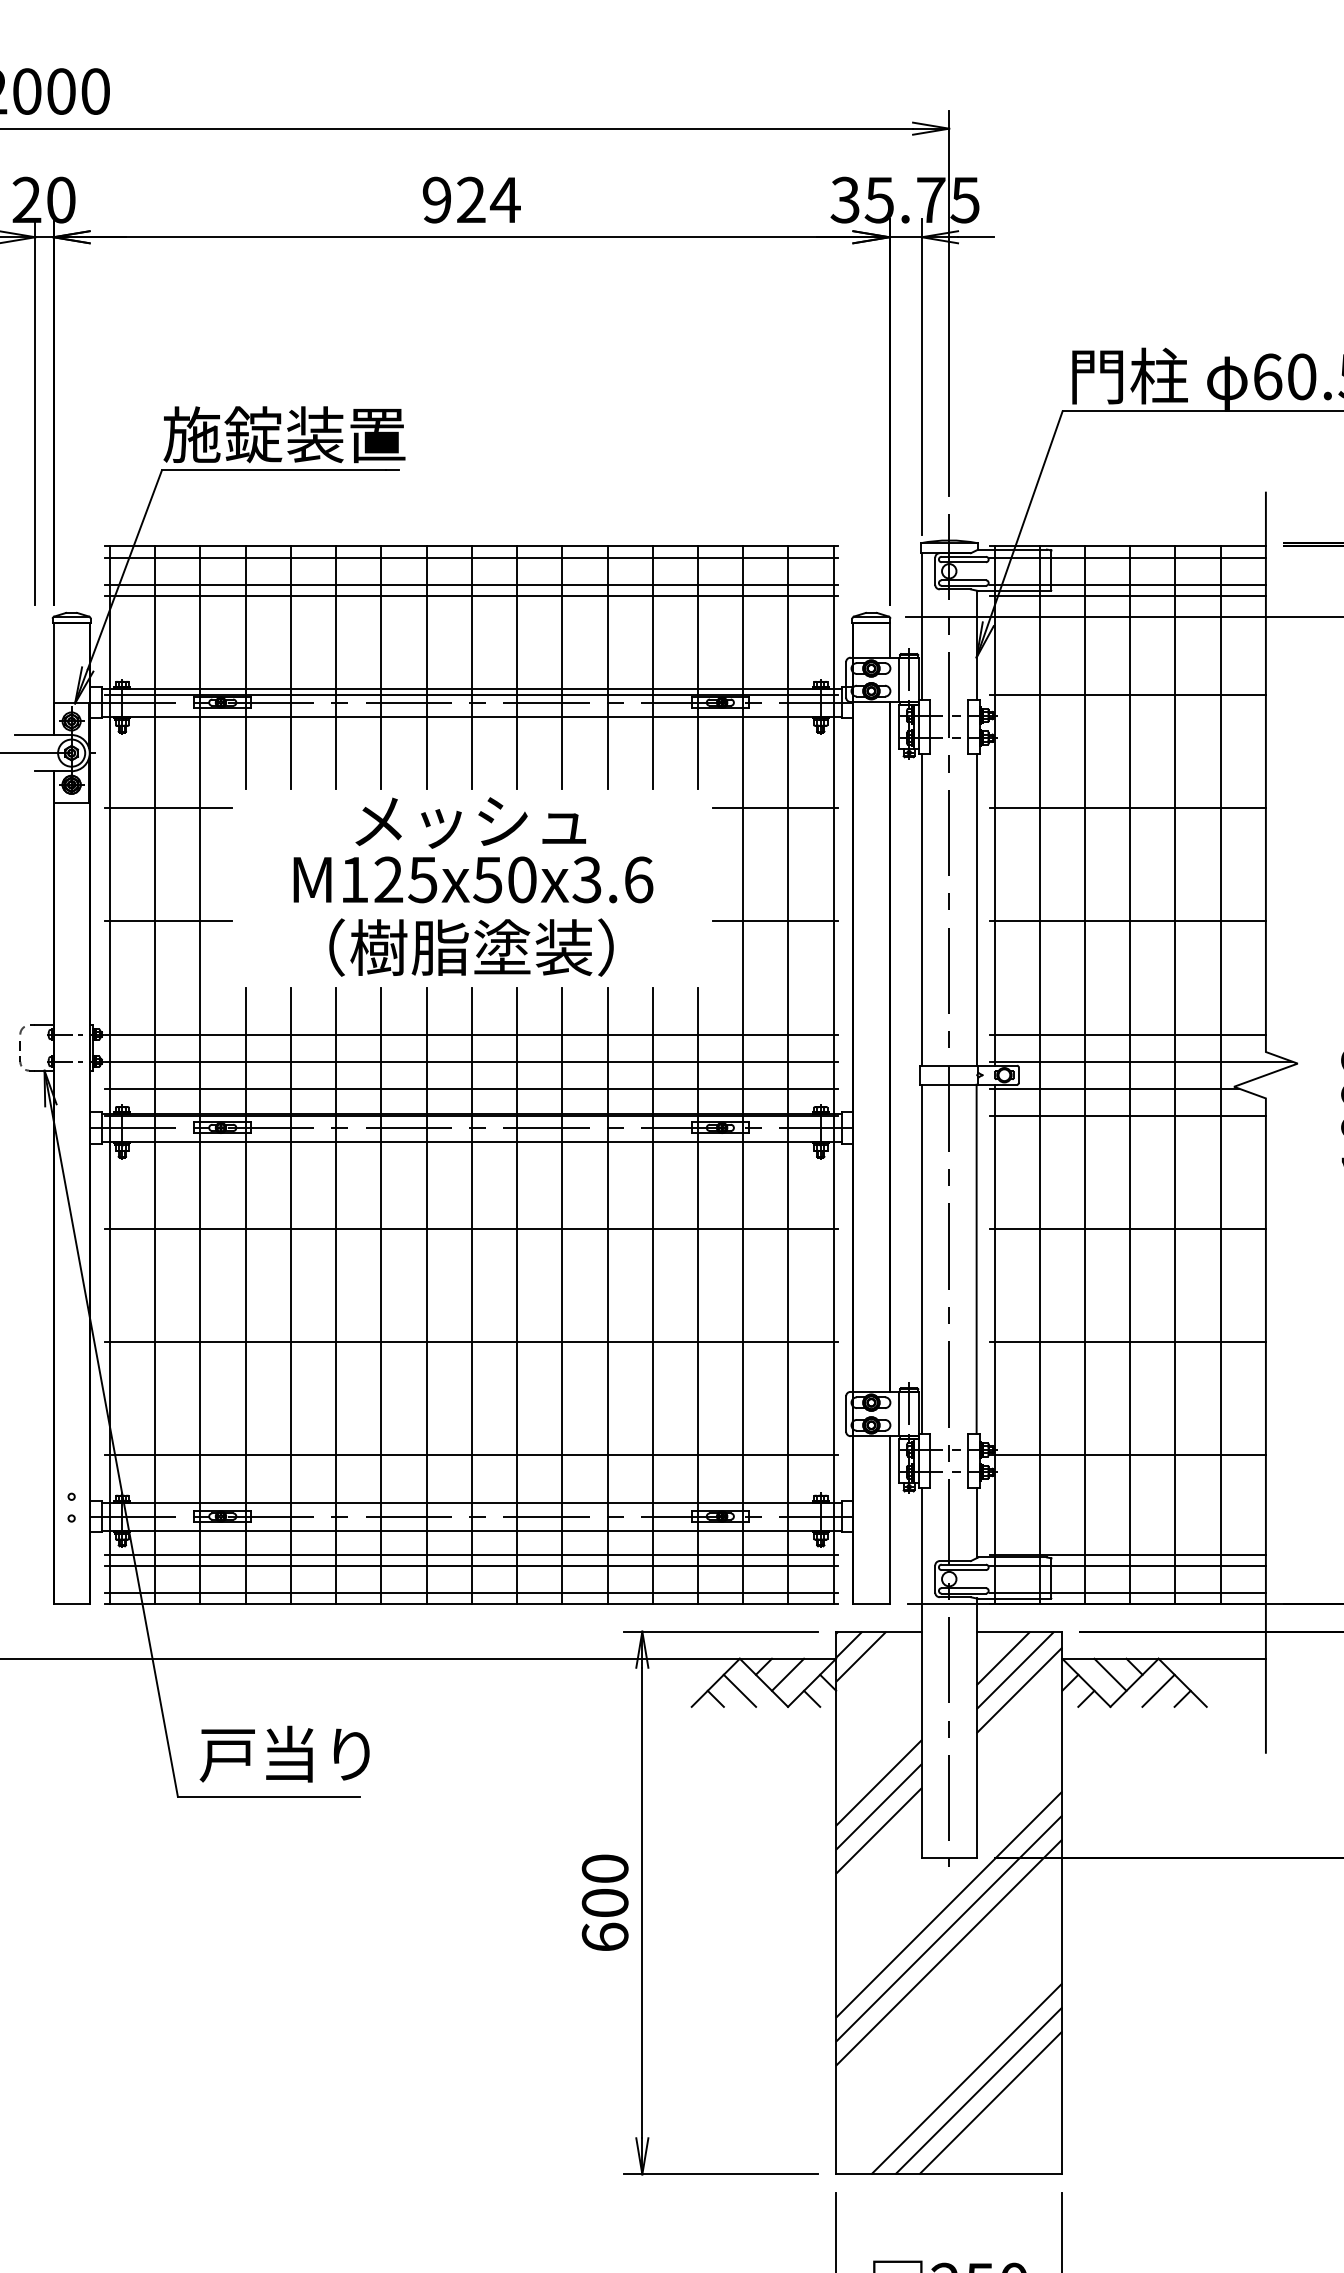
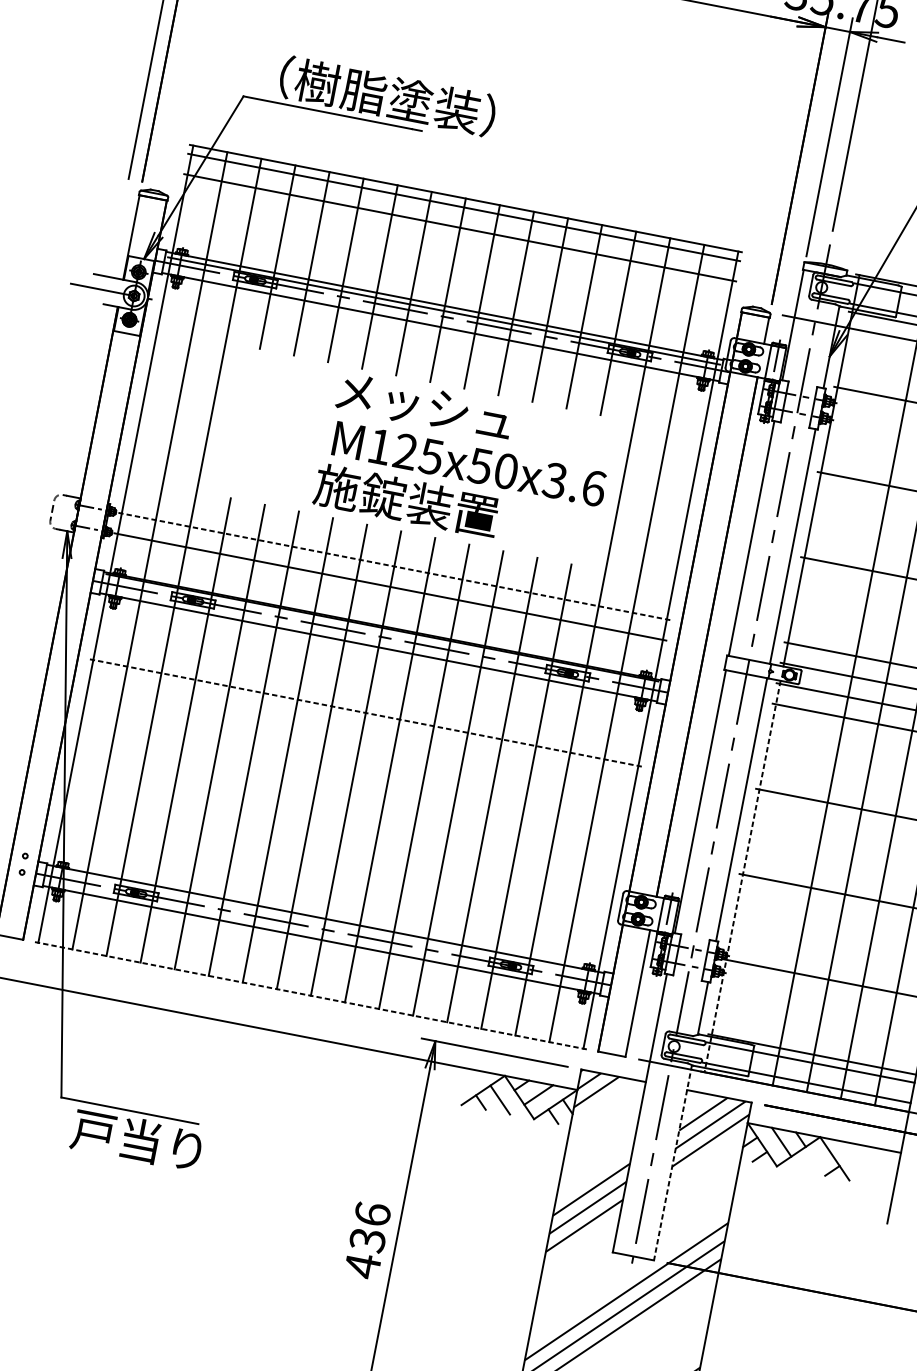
text: (325, 434) -> (372, 93), 施錠装置 -> （樹脂塗装）
line: (471, 595) -> (458, 235), removed
line: (168, 808) -> (199, 351), removed
line: (775, 808) -> (656, 440), removed
text: (473, 879) -> (469, 463), moved
line: (168, 921) -> (182, 436), removed
line: (775, 921) -> (639, 525), removed
text: (471, 947) -> (406, 500), （樹脂塗装） -> 施錠装置
line: (471, 1034) -> (394, 566), solid -> dashed
line: (1039, 1074) -> (816, 679), removed
line: (471, 1088) -> (386, 607), removed
line: (471, 1229) -> (365, 713), solid -> dashed
line: (471, 1342) -> (349, 798), removed
line: (994, 1344) -> (742, 876), solid -> dashed
line: (471, 1455) -> (332, 883), removed
line: (471, 1554) -> (318, 958), removed
line: (471, 1565) -> (316, 966), removed
line: (471, 1592) -> (312, 986), removed
line: (471, 1604) -> (310, 995), solid -> dashed
line: (1158, 1690) -> (815, 1161), removed
line: (976, 1728) -> (672, 1163), solid -> dashed
text: (284, 1753) -> (136, 1139), moved
text: (604, 1903) -> (367, 1240), 600 -> 436

